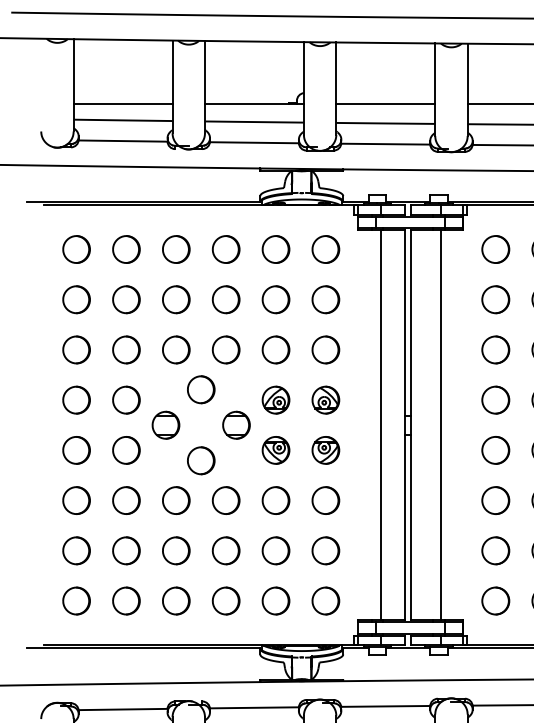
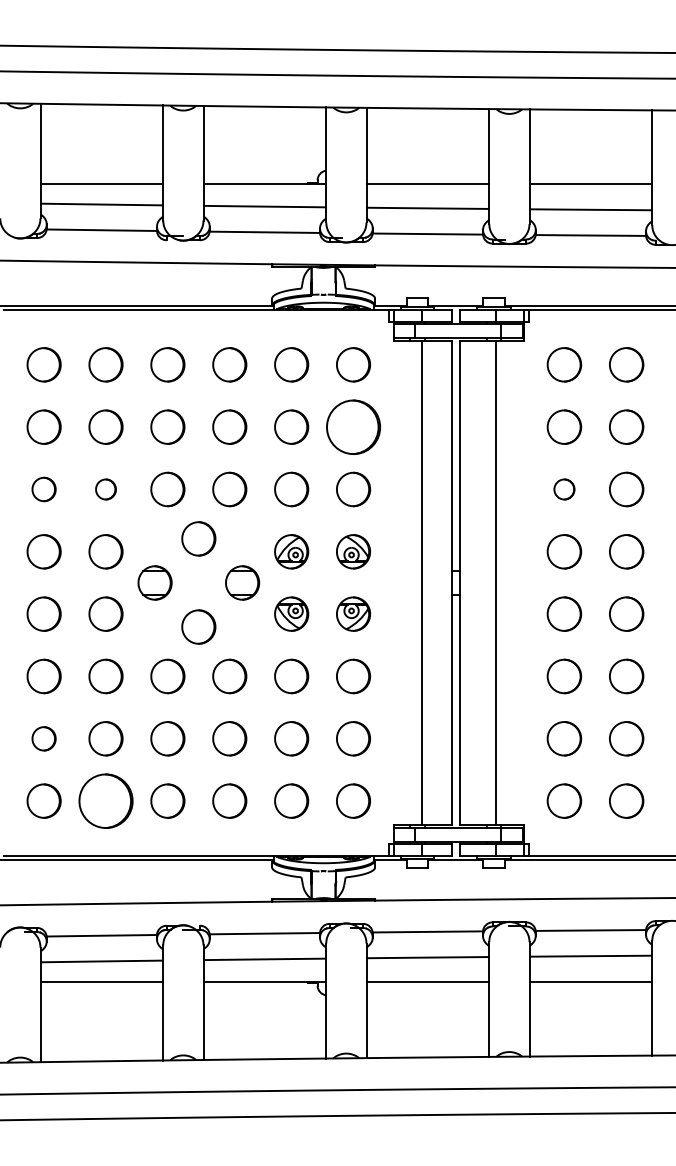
part: (325, 299) -> (353, 426), size x1.6
part: (76, 349) -> (43, 489), size x0.7
part: (126, 349) -> (105, 489), size x0.6
part: (495, 349) -> (564, 489), size x0.6
part: (76, 550) -> (43, 738), size x0.7
part: (126, 600) -> (105, 800), size x1.6

